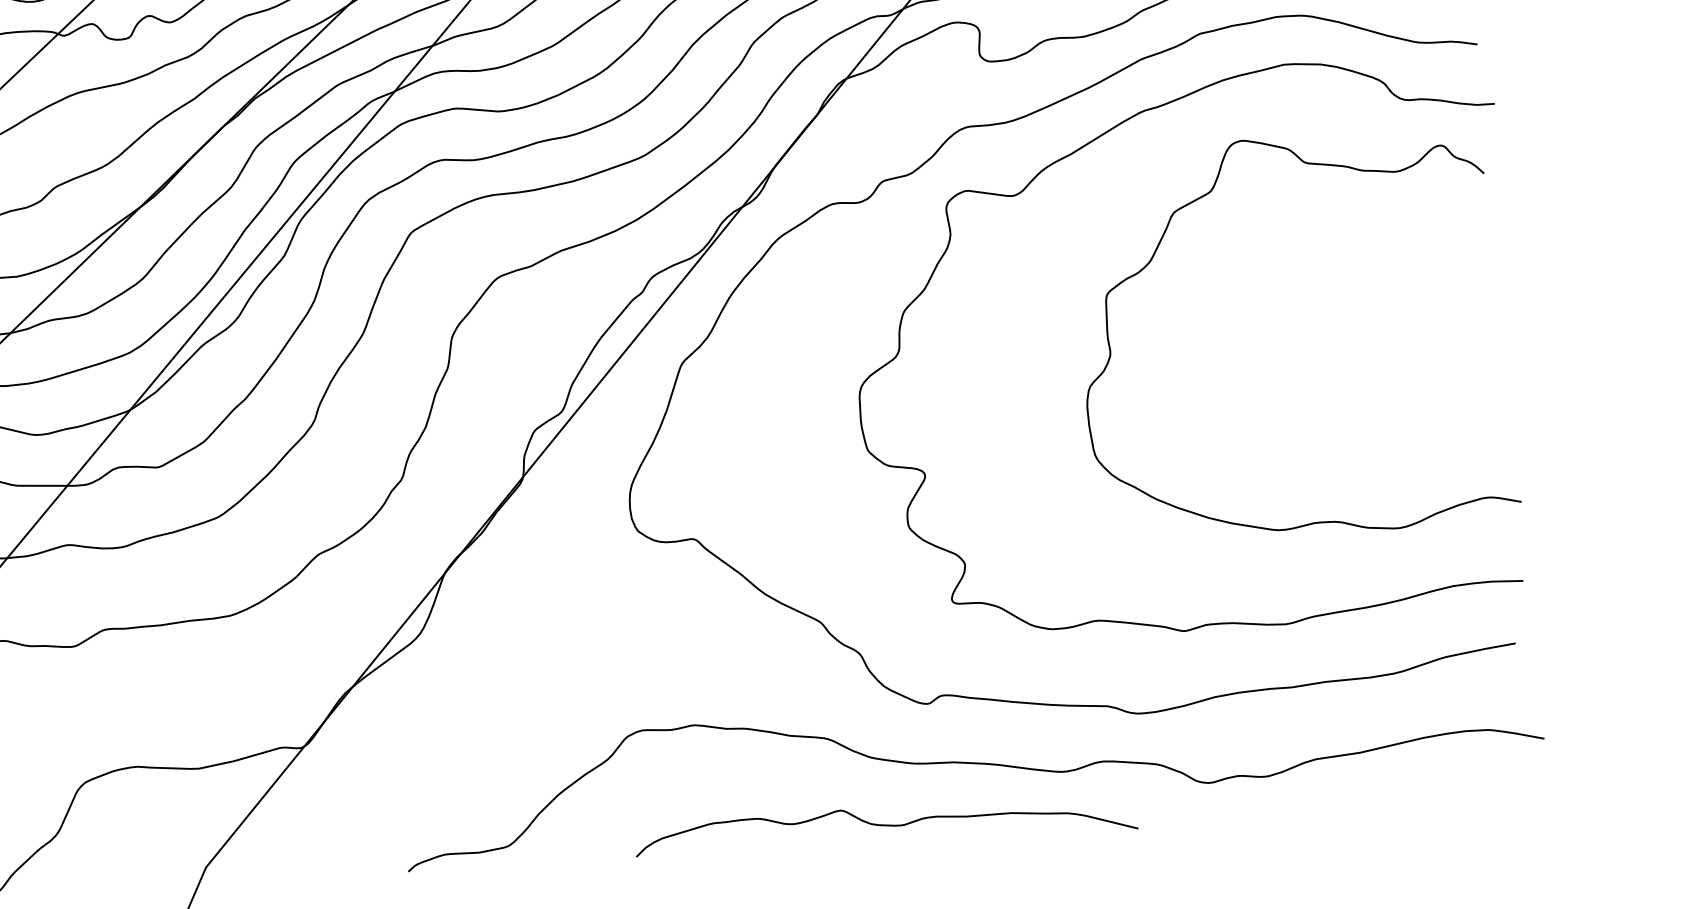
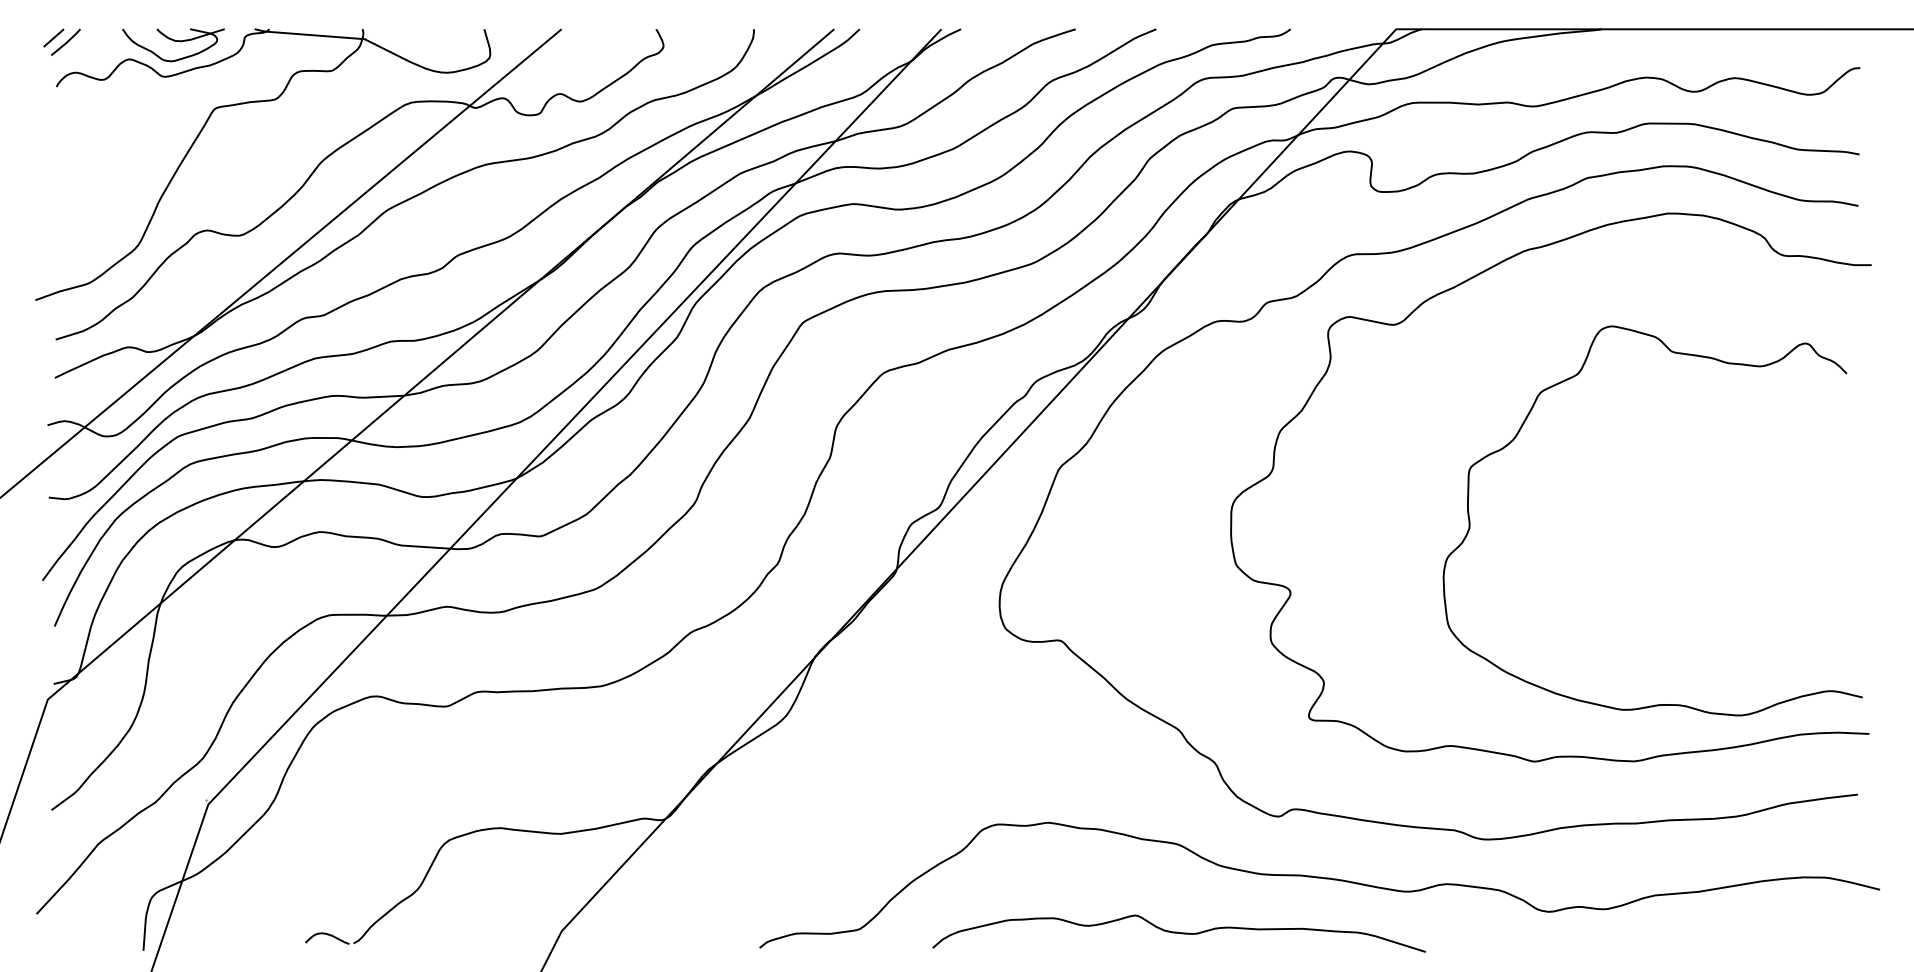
curve: (1154, 256) -> (1518, 434), moved
curve: (885, 826) -> (1178, 933), moved

